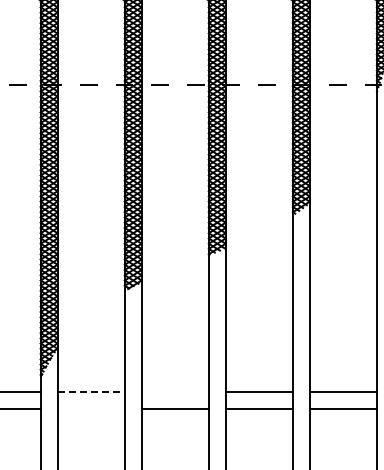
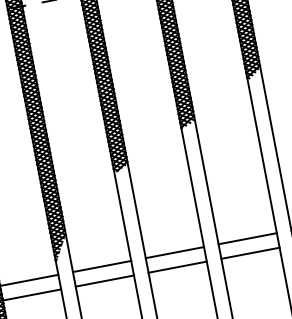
line: (91, 391) -> (102, 266), dashed -> solid
line: (174, 391) -> (174, 252), added
line: (90, 408) -> (104, 281), added

